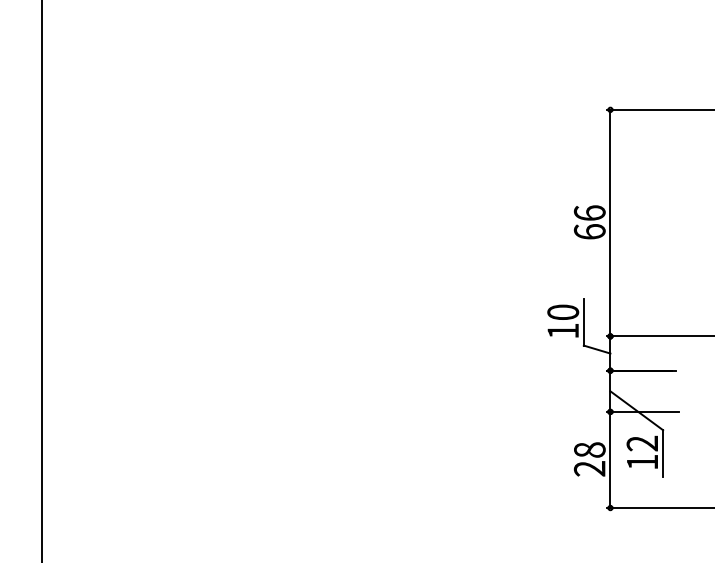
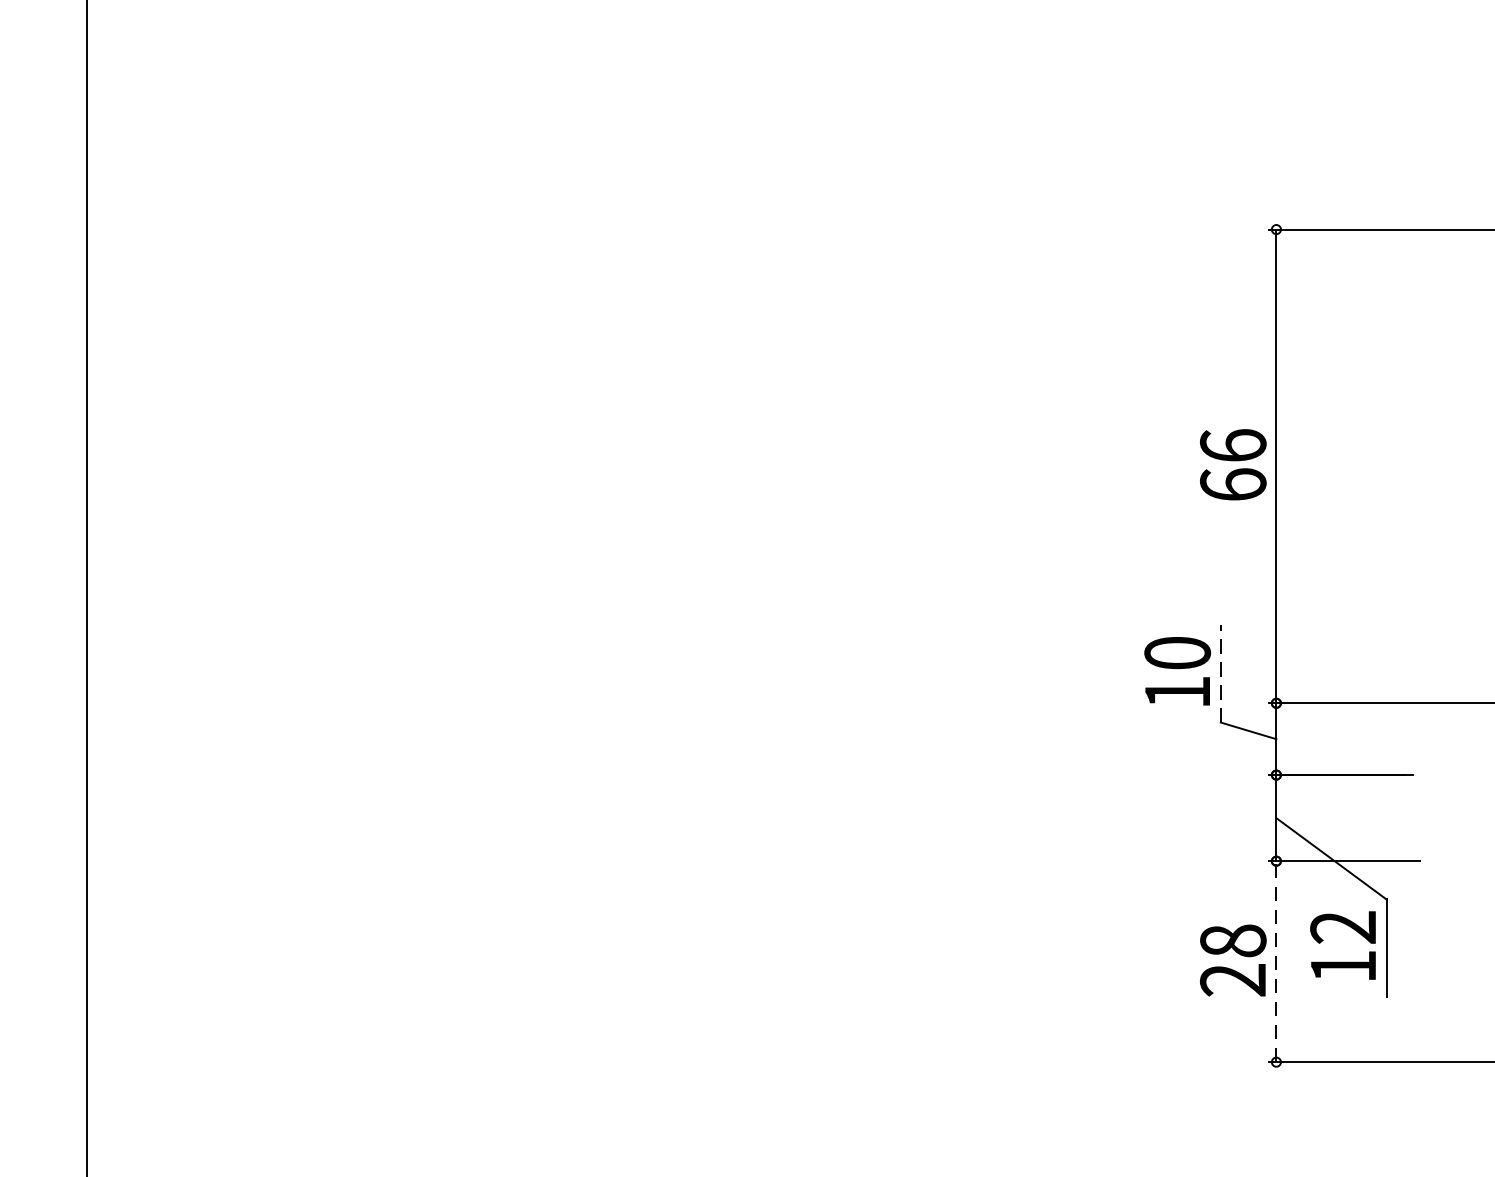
line: (583, 321) -> (1220, 672), solid -> dashed
line: (610, 459) -> (1276, 960), solid -> dashed

